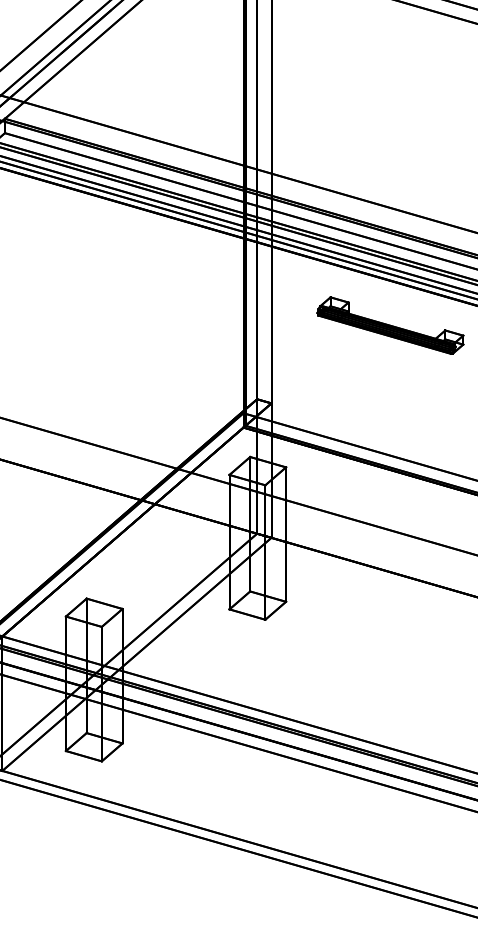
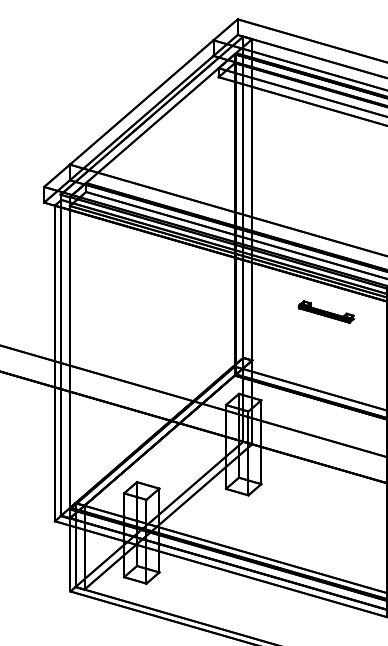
part: (389, 324) -> (325, 311), size x0.6

